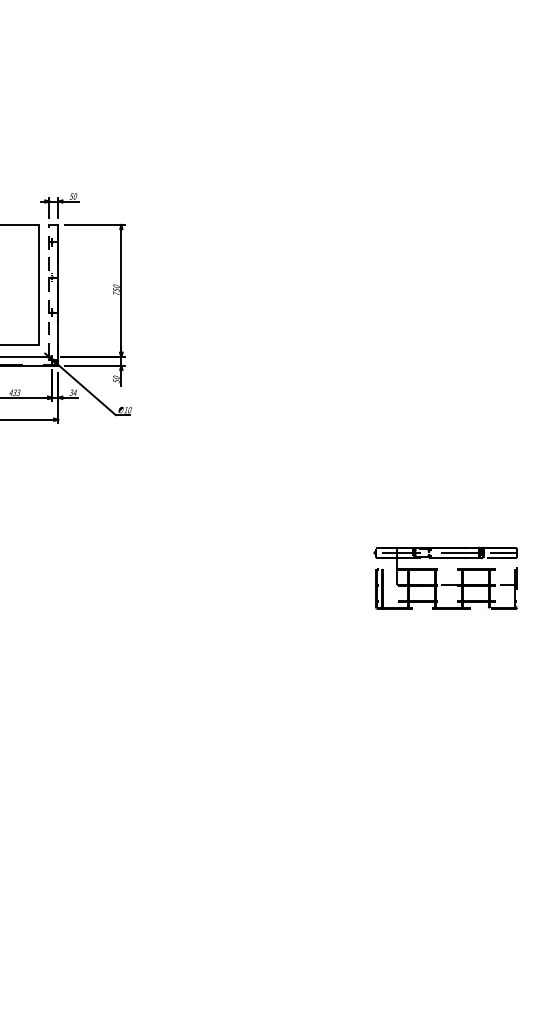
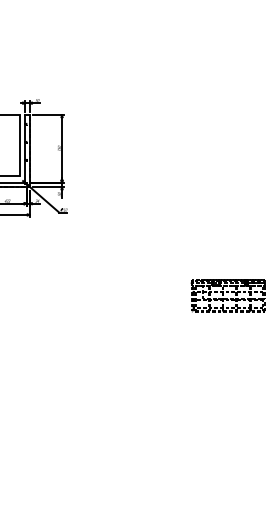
line: (49, 290) -> (25, 148), dashed -> solid

